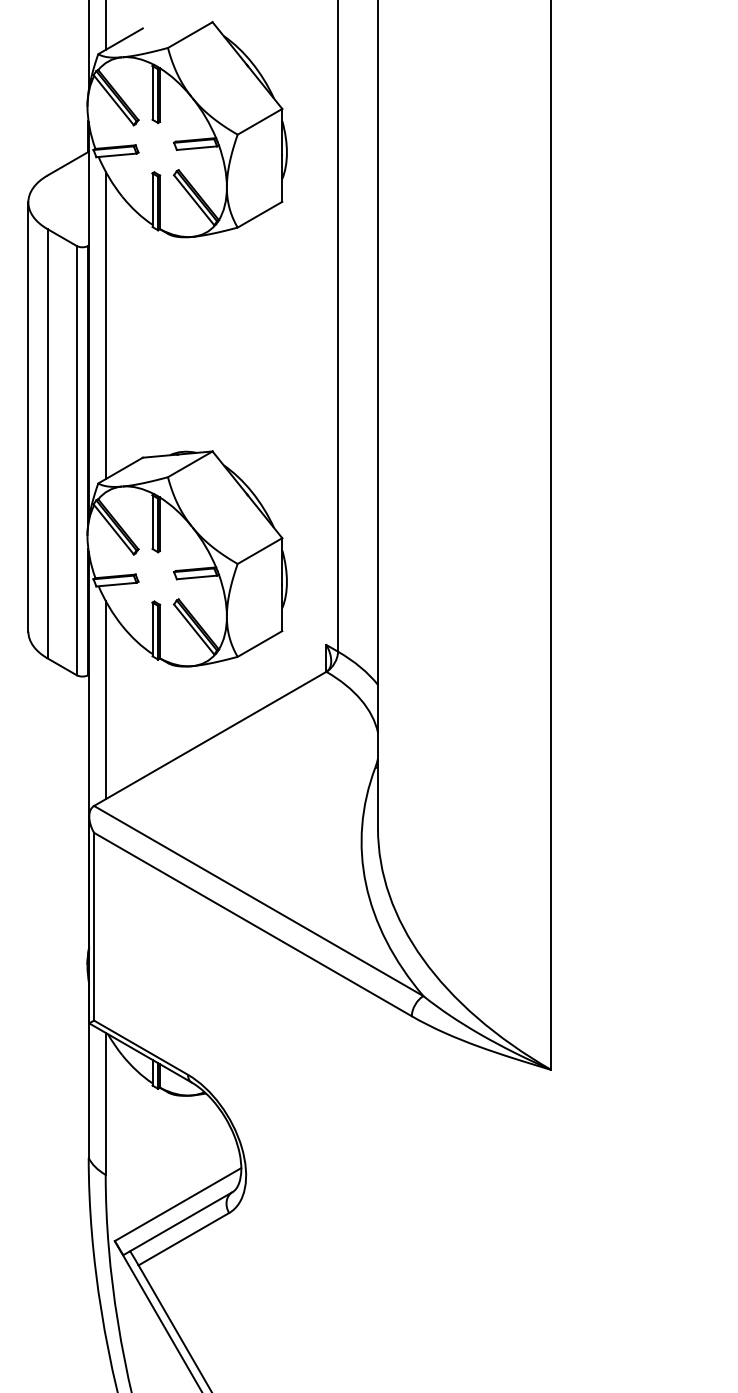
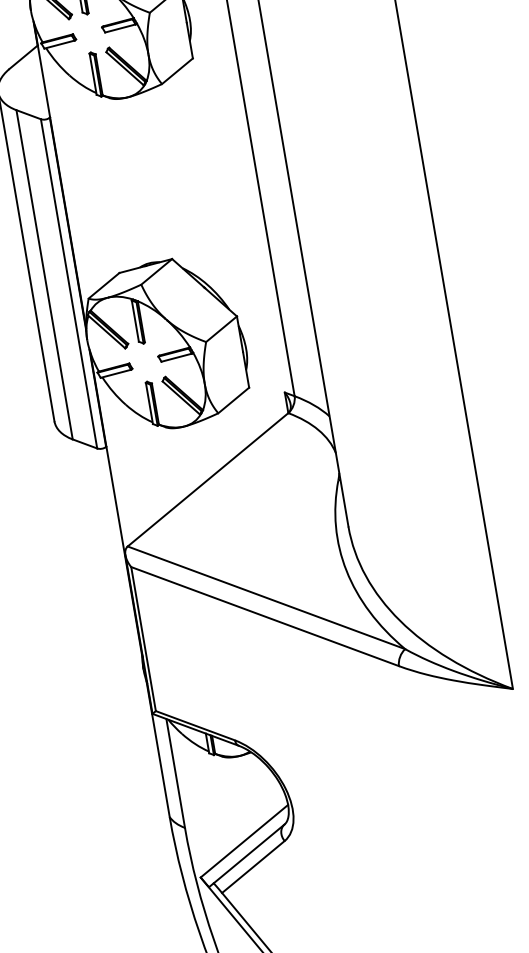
line: (105, 325) -> (73, 176), removed
line: (105, 699) -> (122, 463), removed

